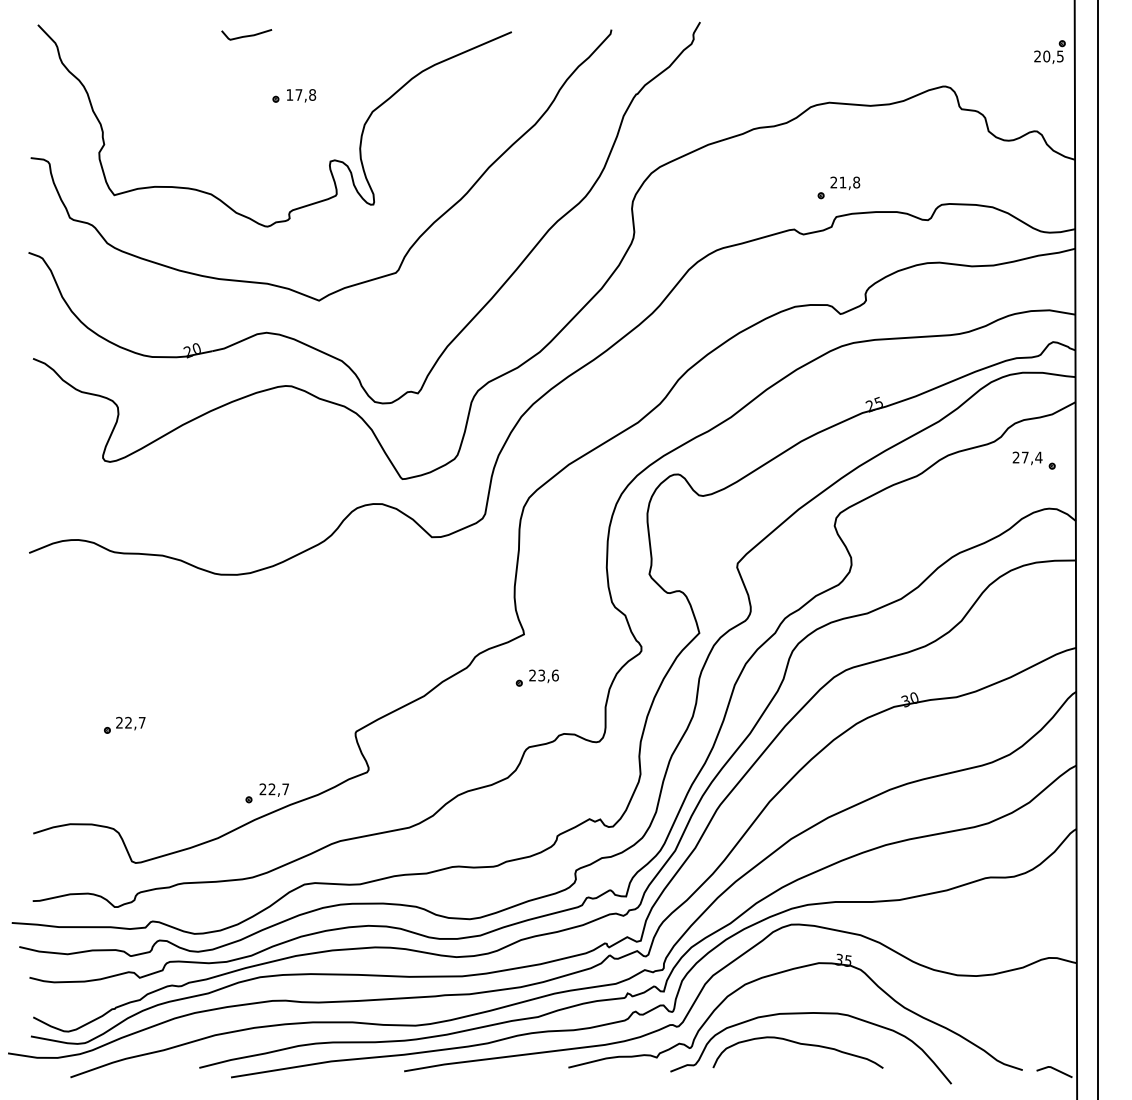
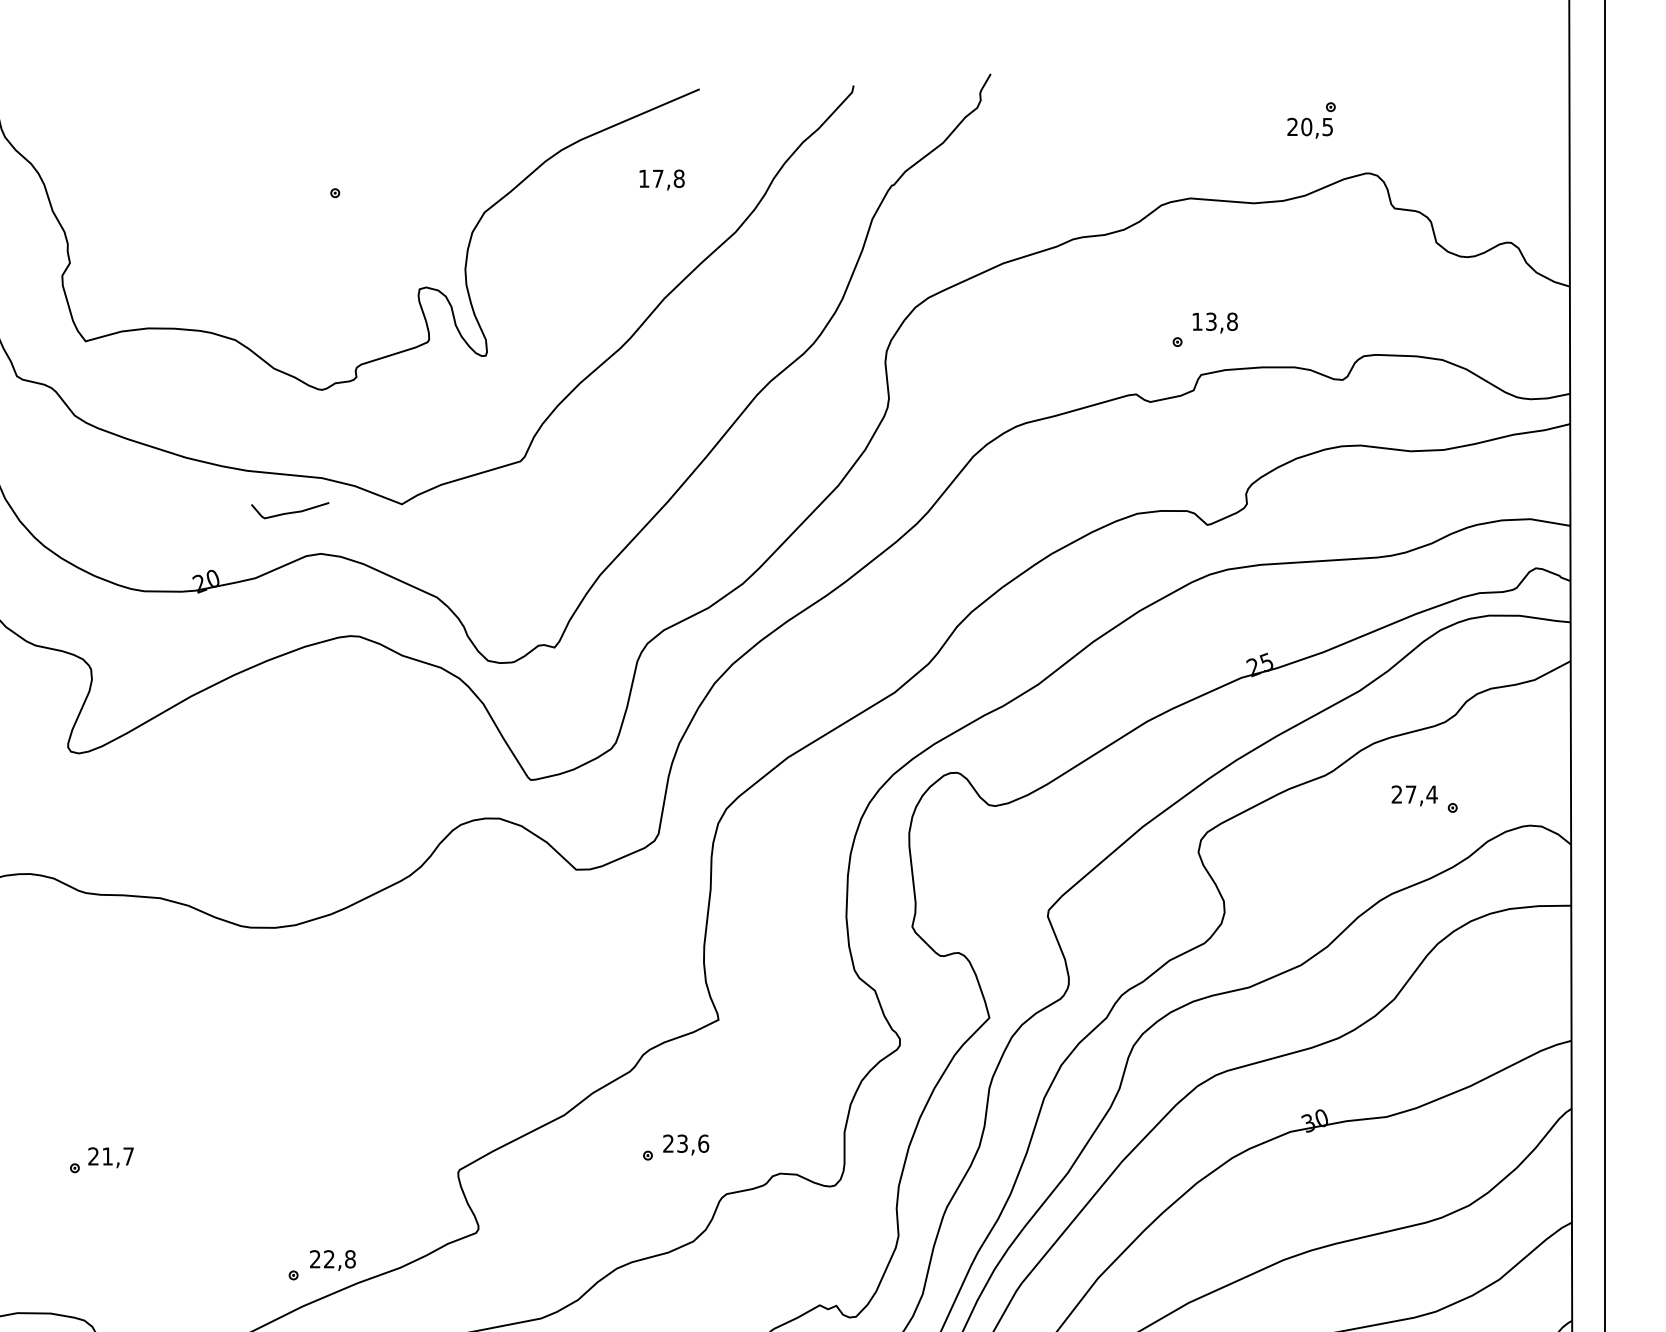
curve: (246, 35) -> (289, 511), moved
part: (1049, 51) -> (1311, 119), moved
text: (301, 95) -> (662, 179), moved
text: (838, 182) -> (1204, 321), 21,8 -> 13,8
part: (1033, 460) -> (1423, 799), moved
part: (536, 677) -> (674, 1146), moved
text: (128, 722) -> (107, 1155), 22,7 -> 21,7
text: (285, 789) -> (350, 1259), 22,7 -> 22,8

